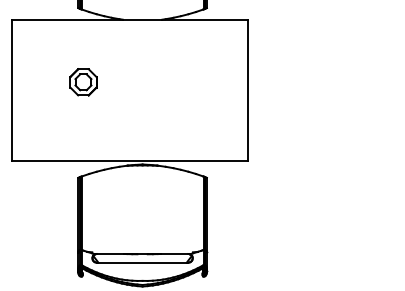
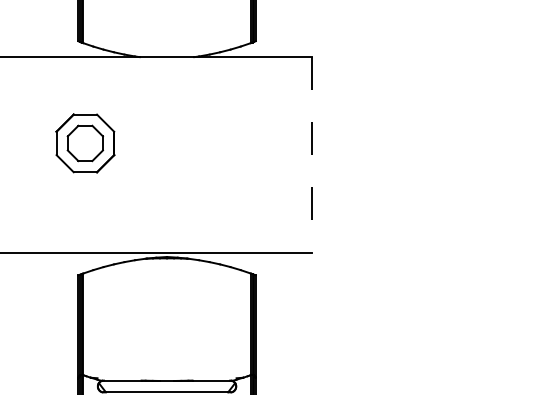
part: (83, 82) -> (85, 143), size x1.6
line: (247, 90) -> (311, 154), solid -> dashed

